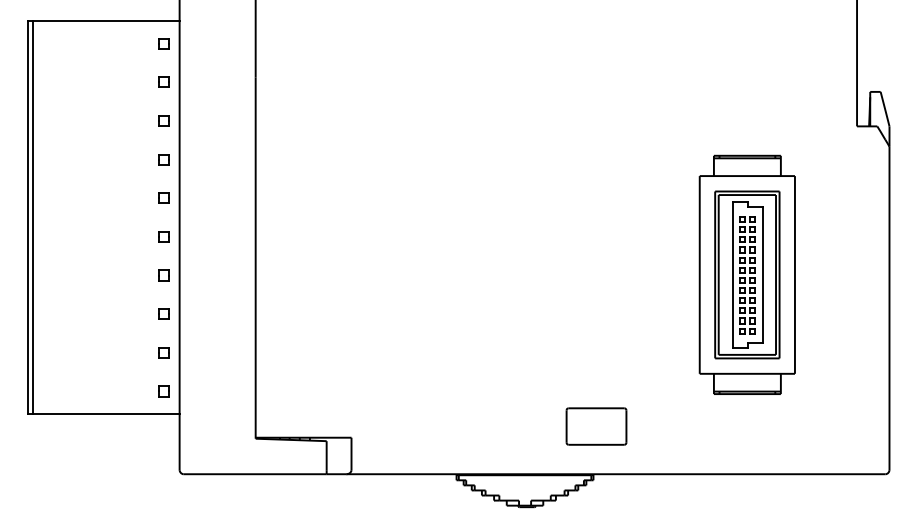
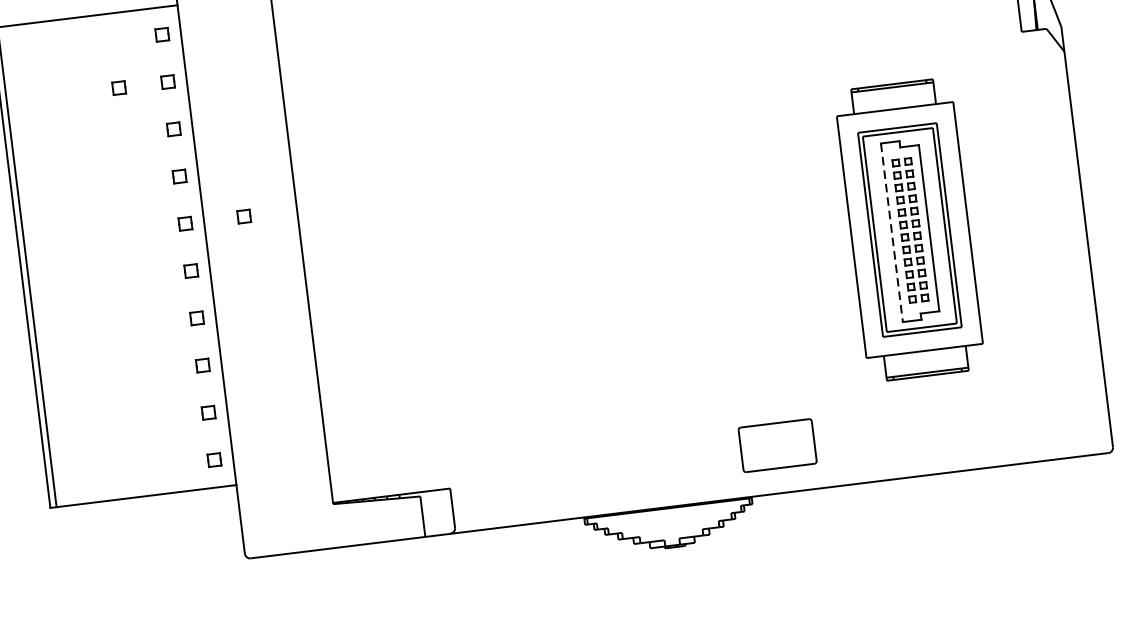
part: (123, 81) -> (117, 87), added
part: (211, 197) -> (242, 215), added
line: (732, 275) -> (891, 232), solid -> dashed
part: (596, 426) -> (777, 445), moved

